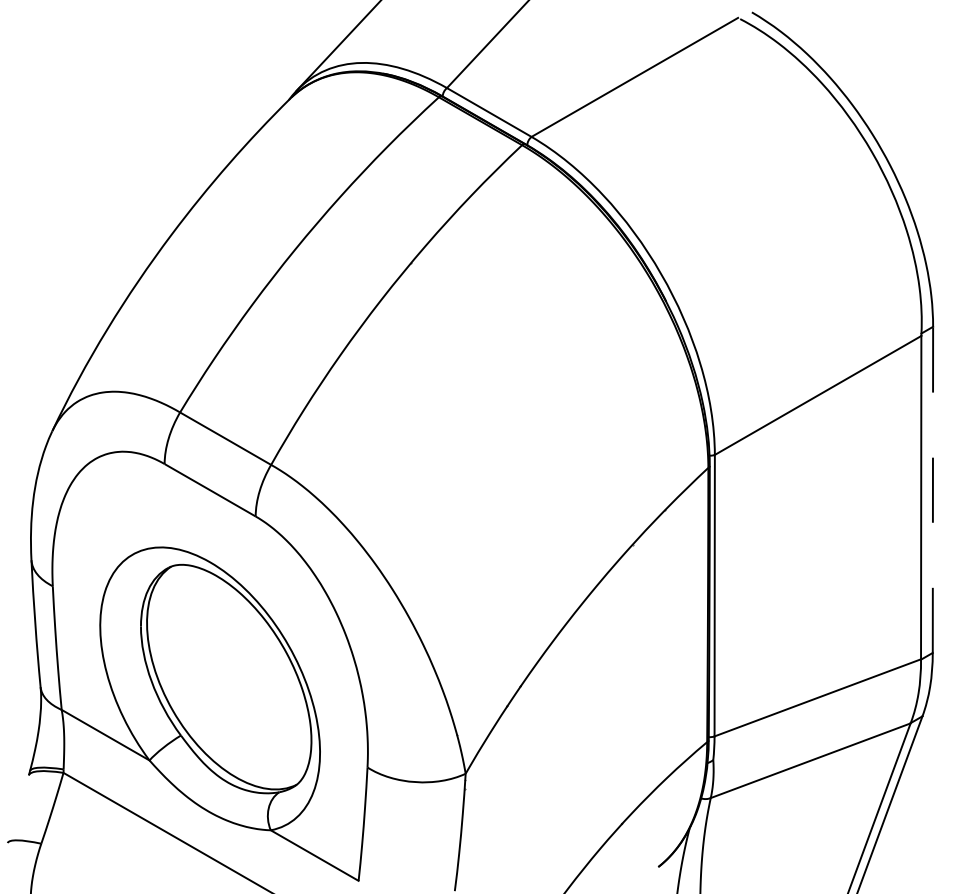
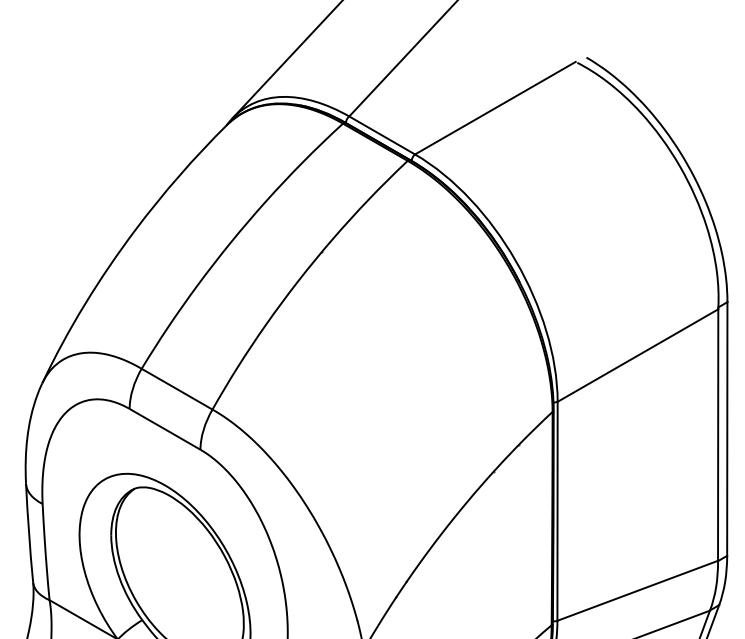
line: (932, 489) -> (726, 428), dashed -> solid

